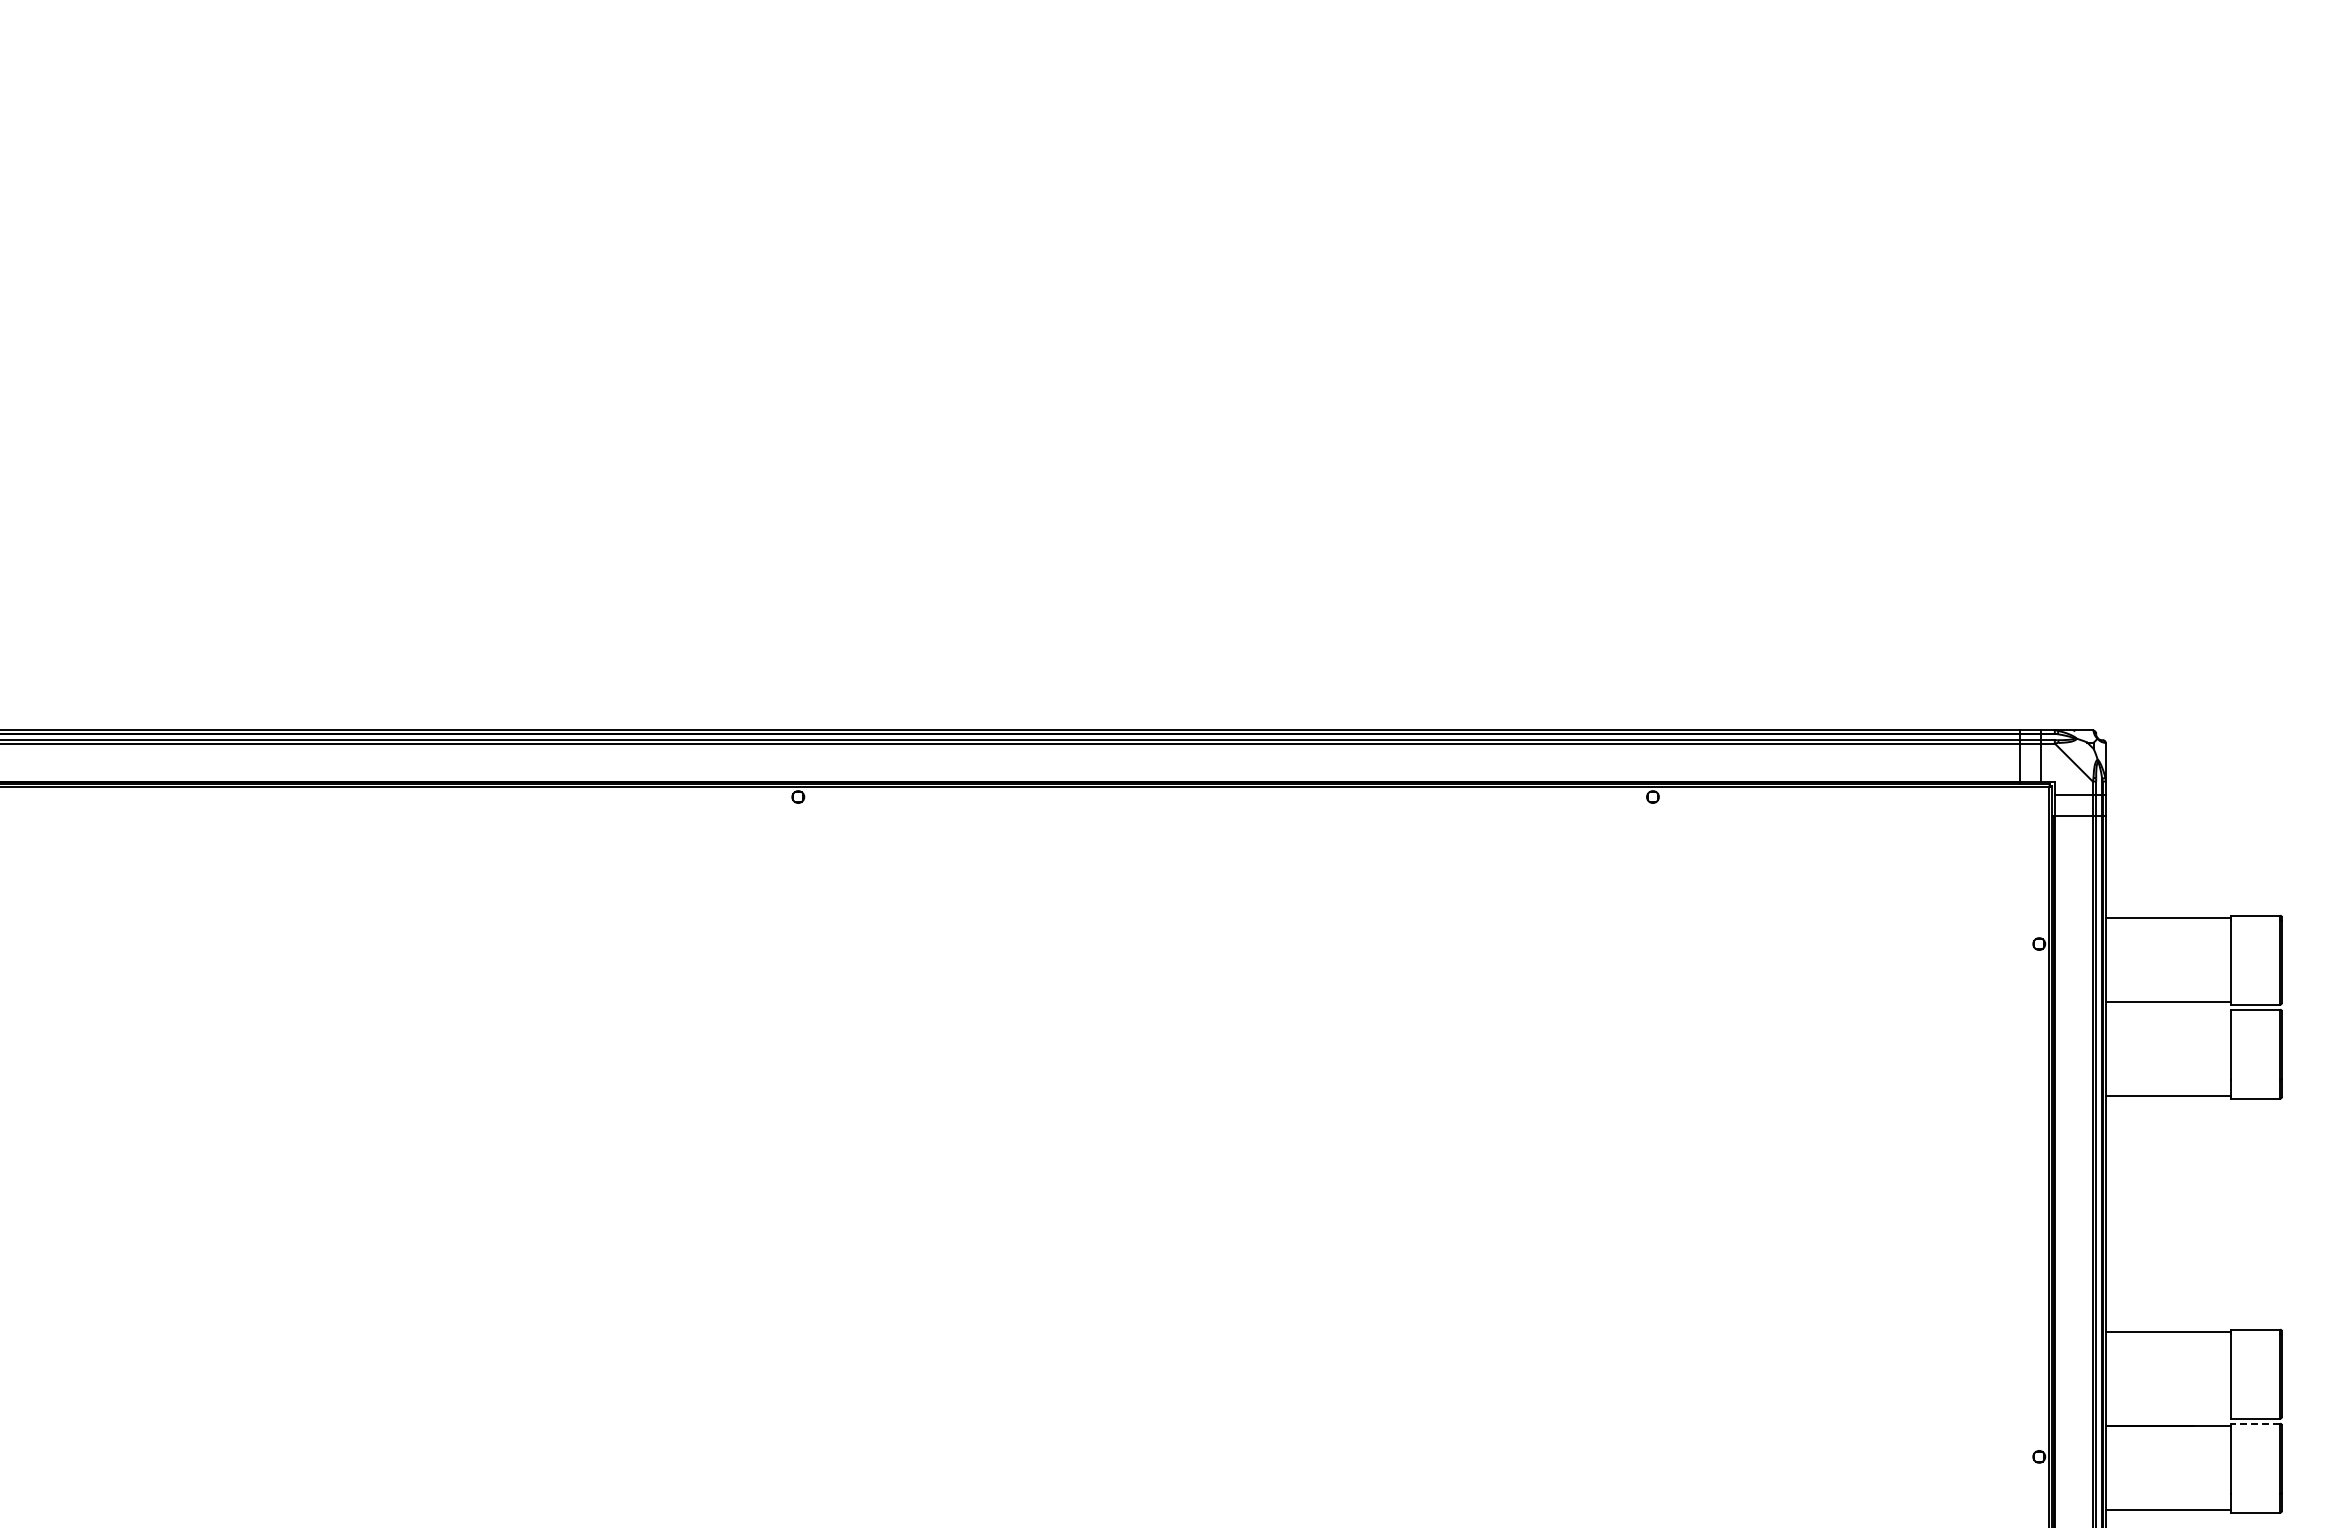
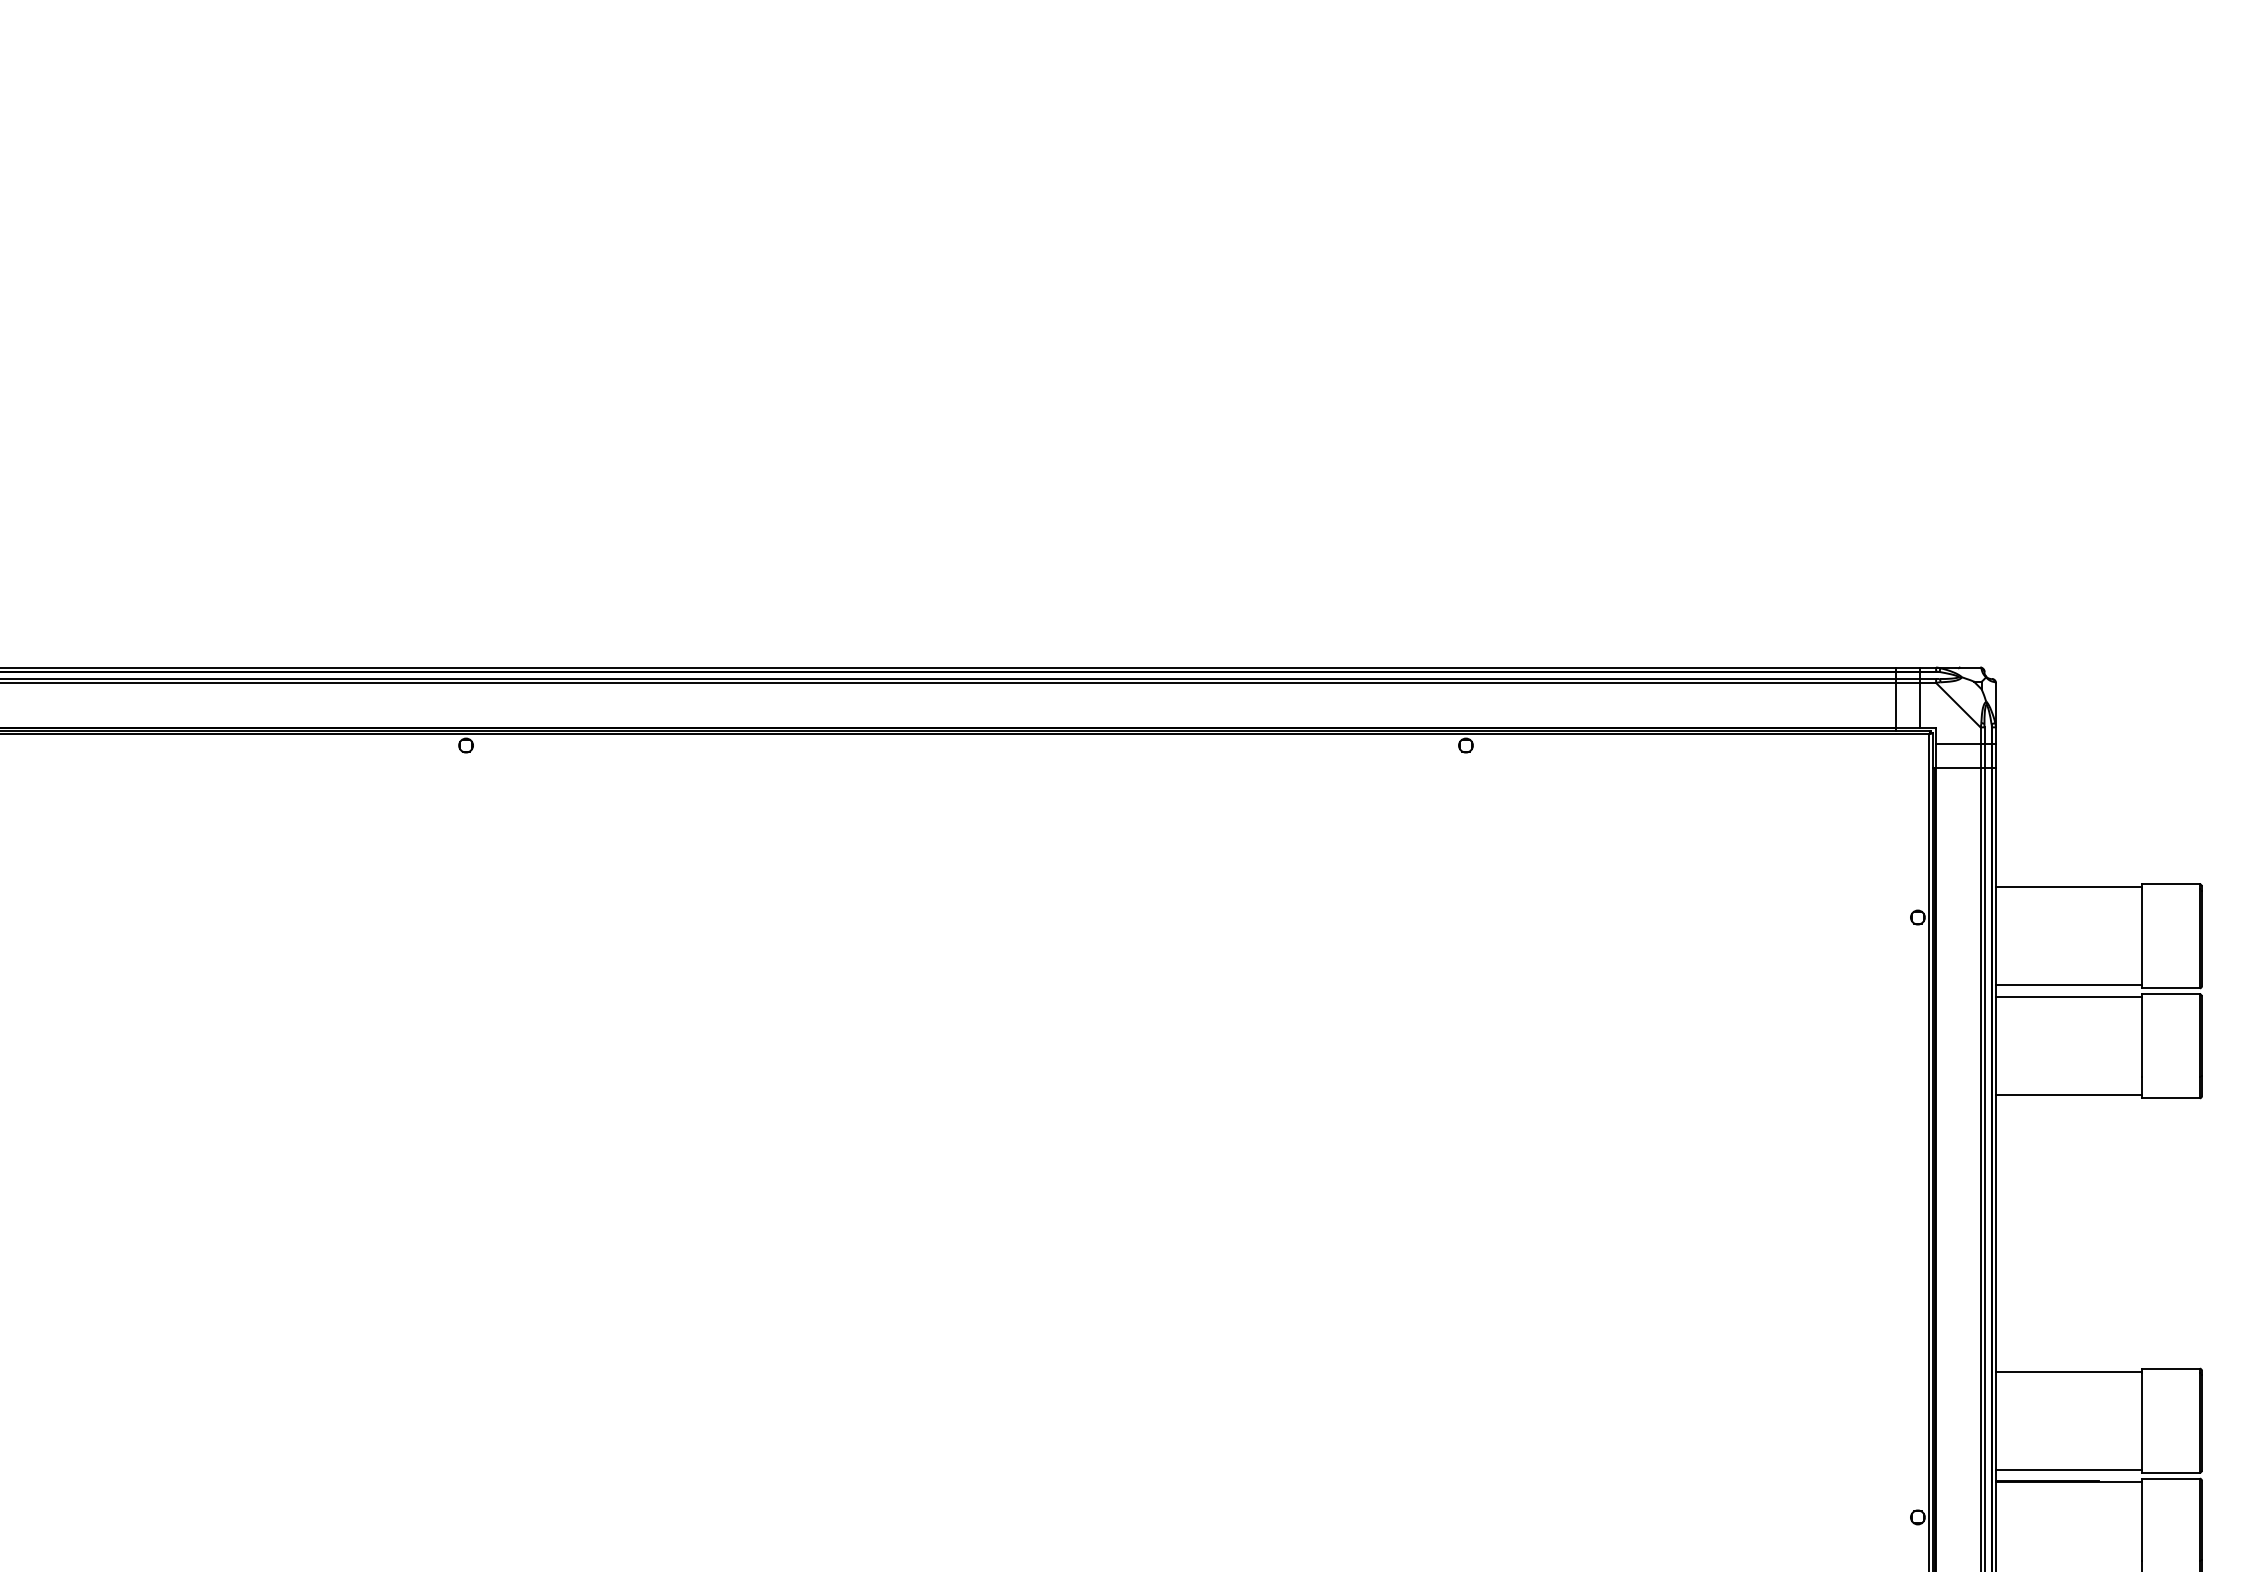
line: (2167, 1012) -> (2067, 997), added
line: (2167, 1416) -> (2067, 1470), added
line: (2255, 1423) -> (2170, 1478), dashed -> solid

